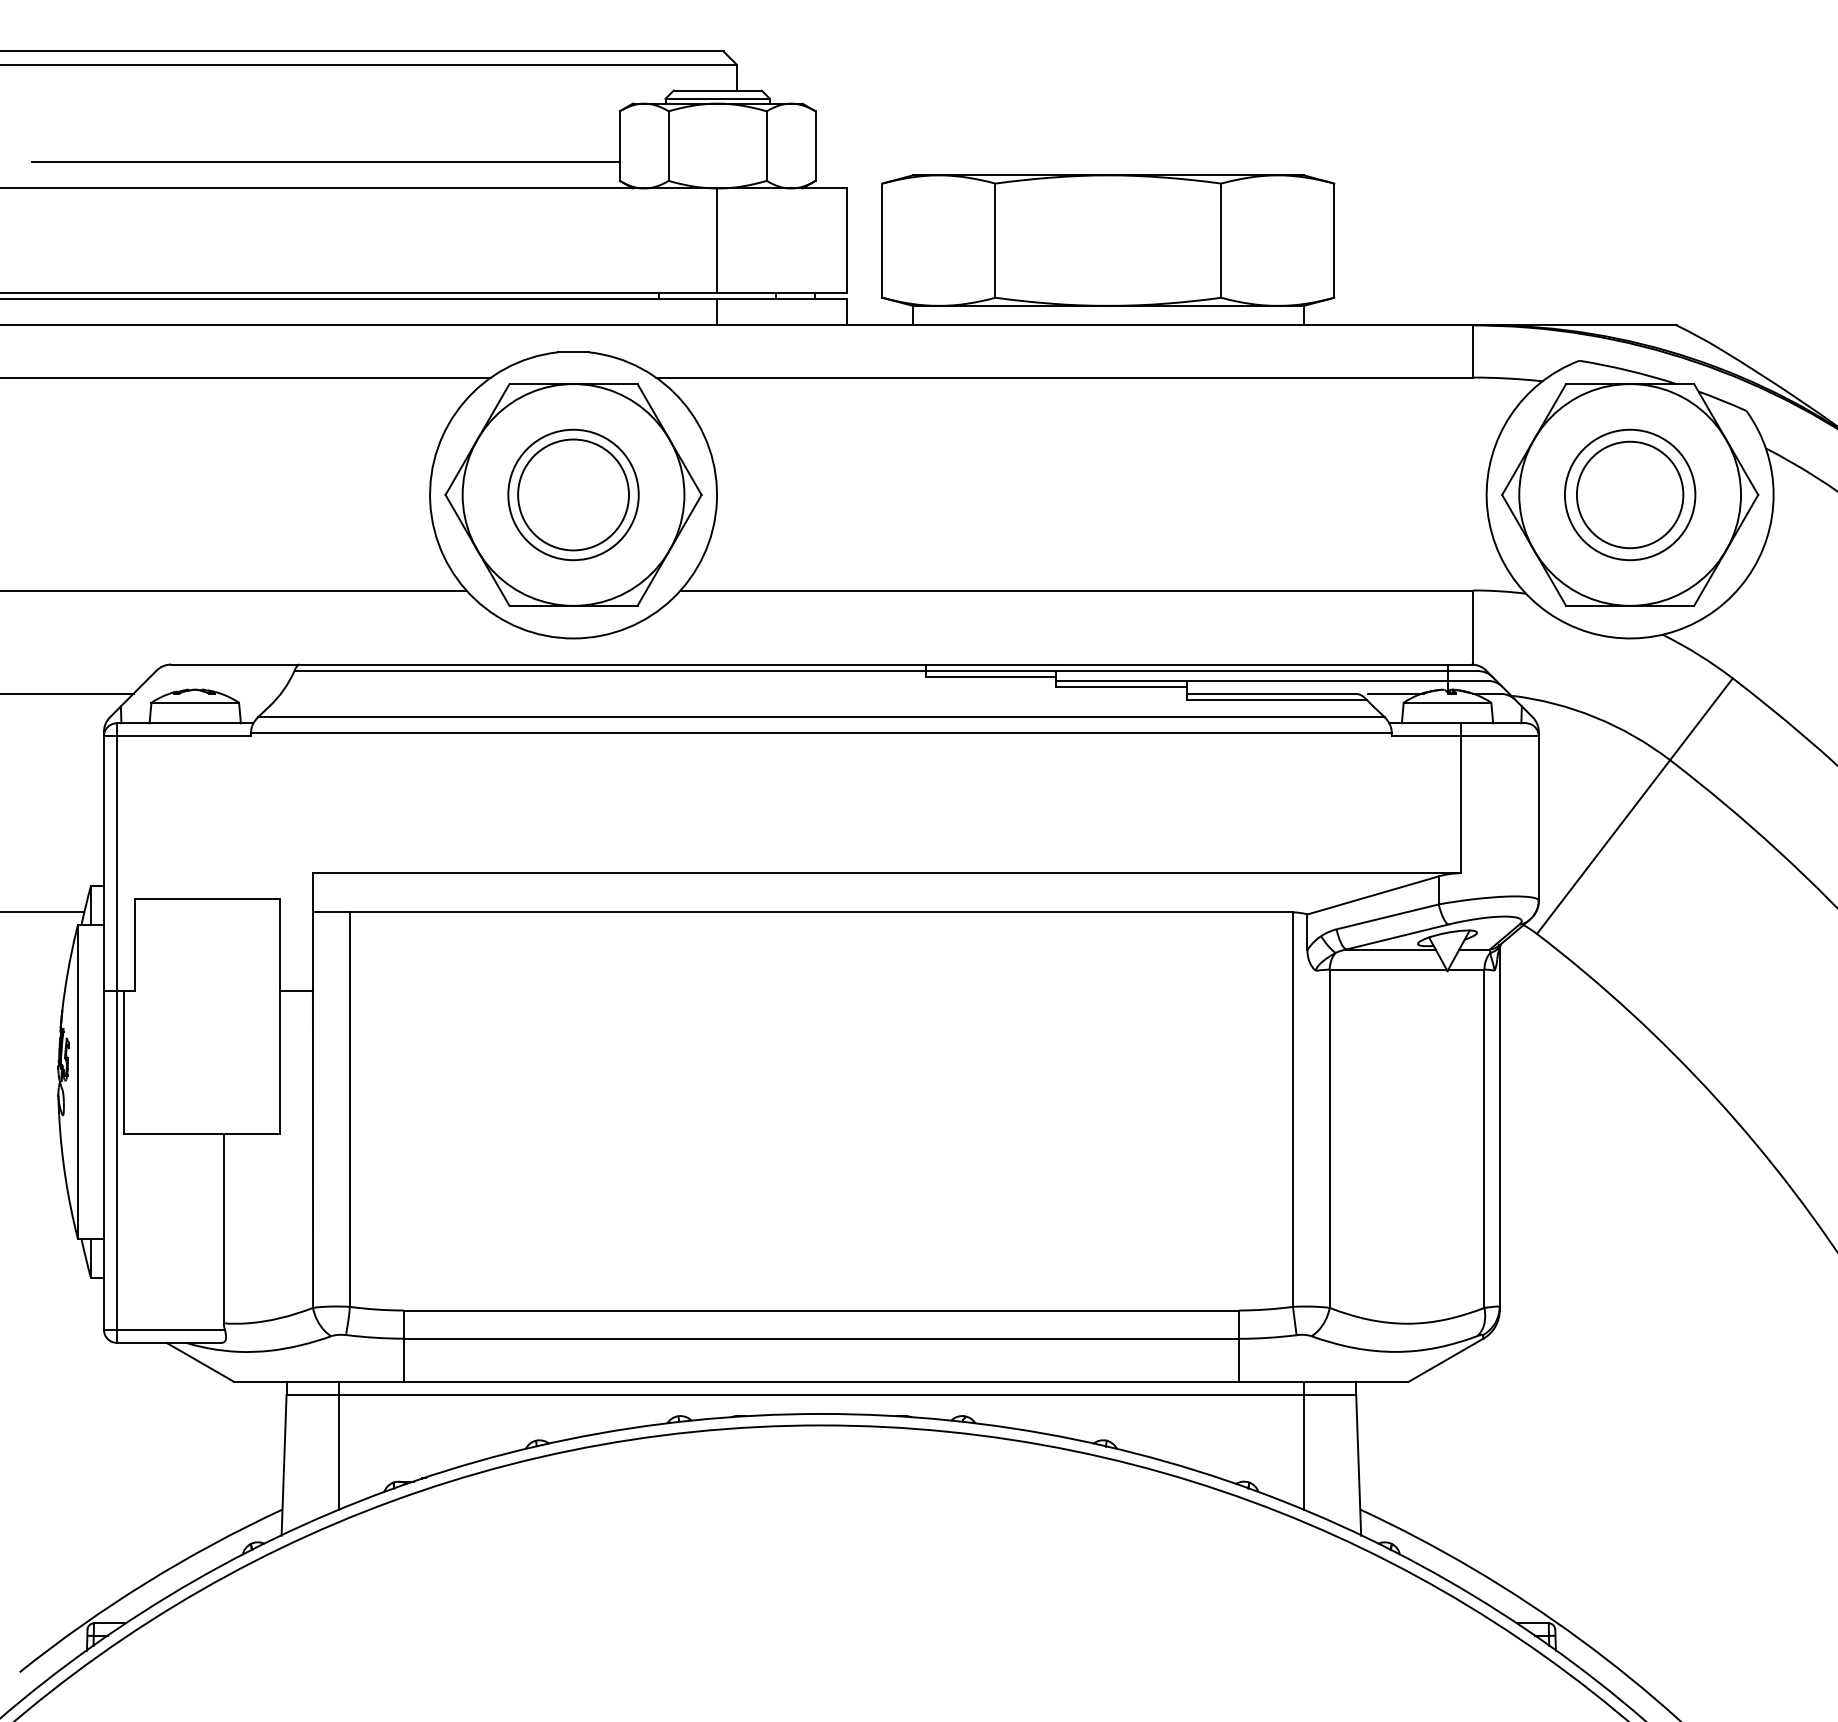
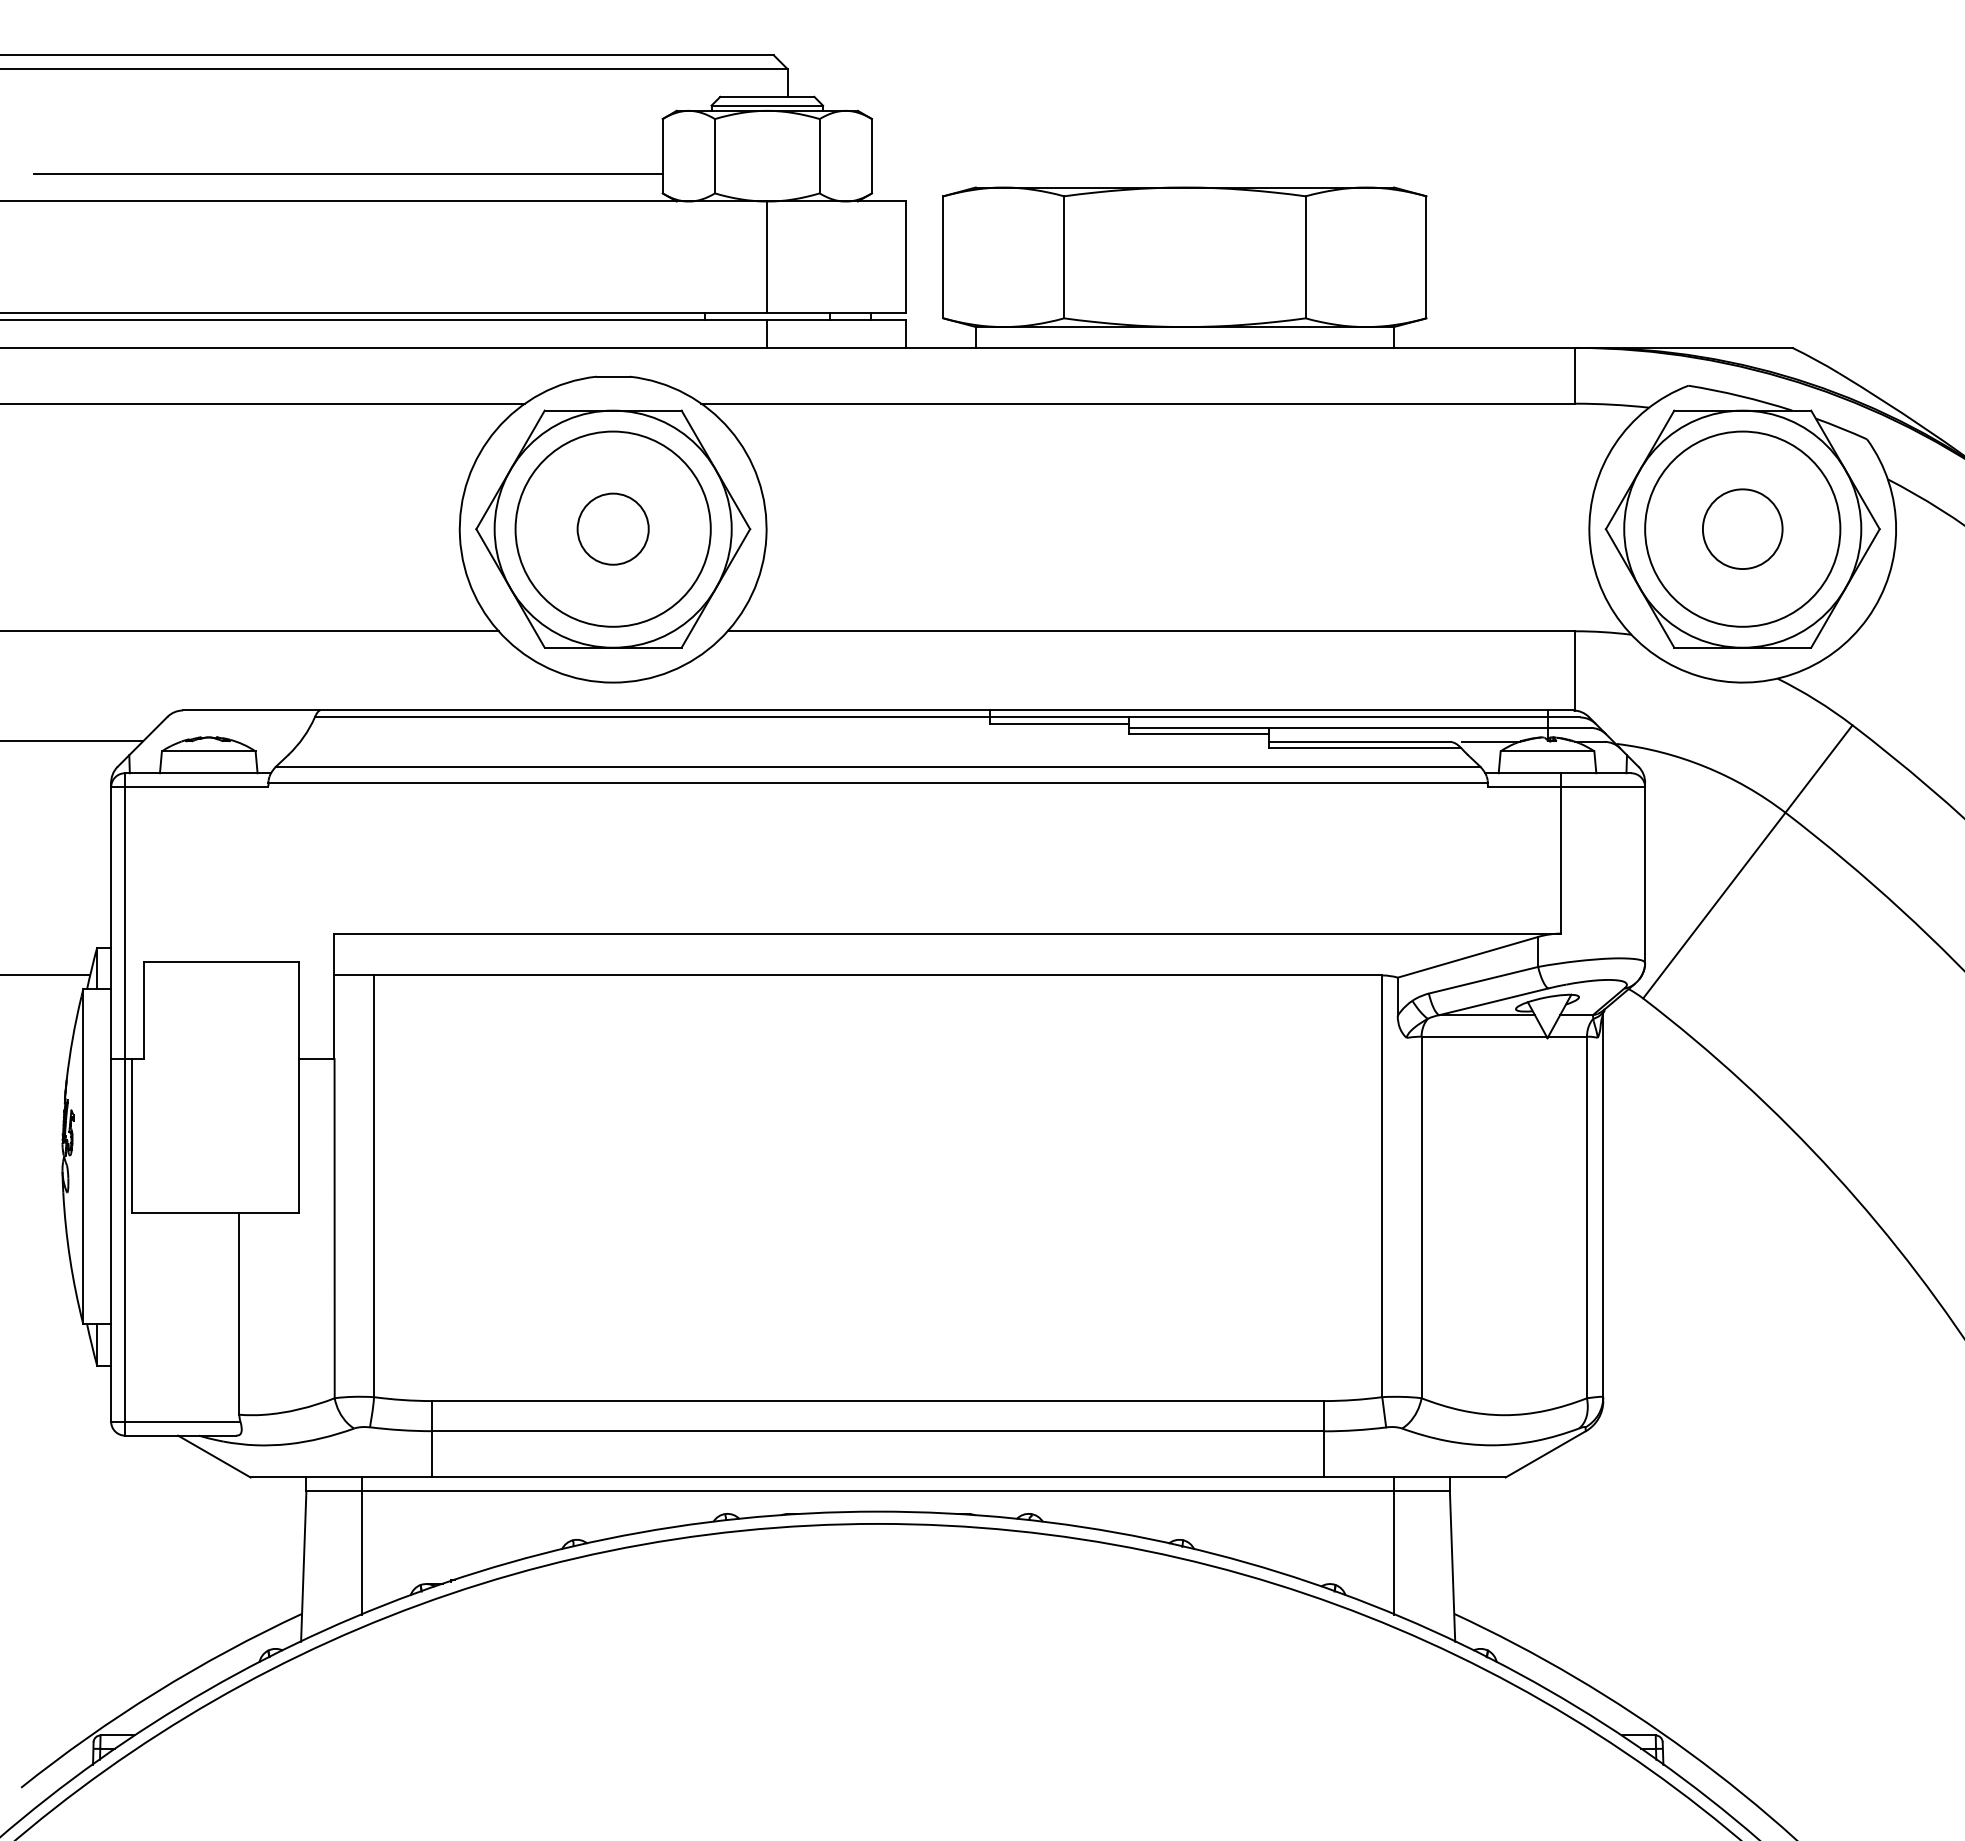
circle: (572, 494) -> (612, 528), size x0.6
circle: (572, 494) -> (612, 528), size x1.4
circle: (1629, 494) -> (1742, 528), size x1.4
circle: (1629, 495) -> (1742, 529), size x0.7

